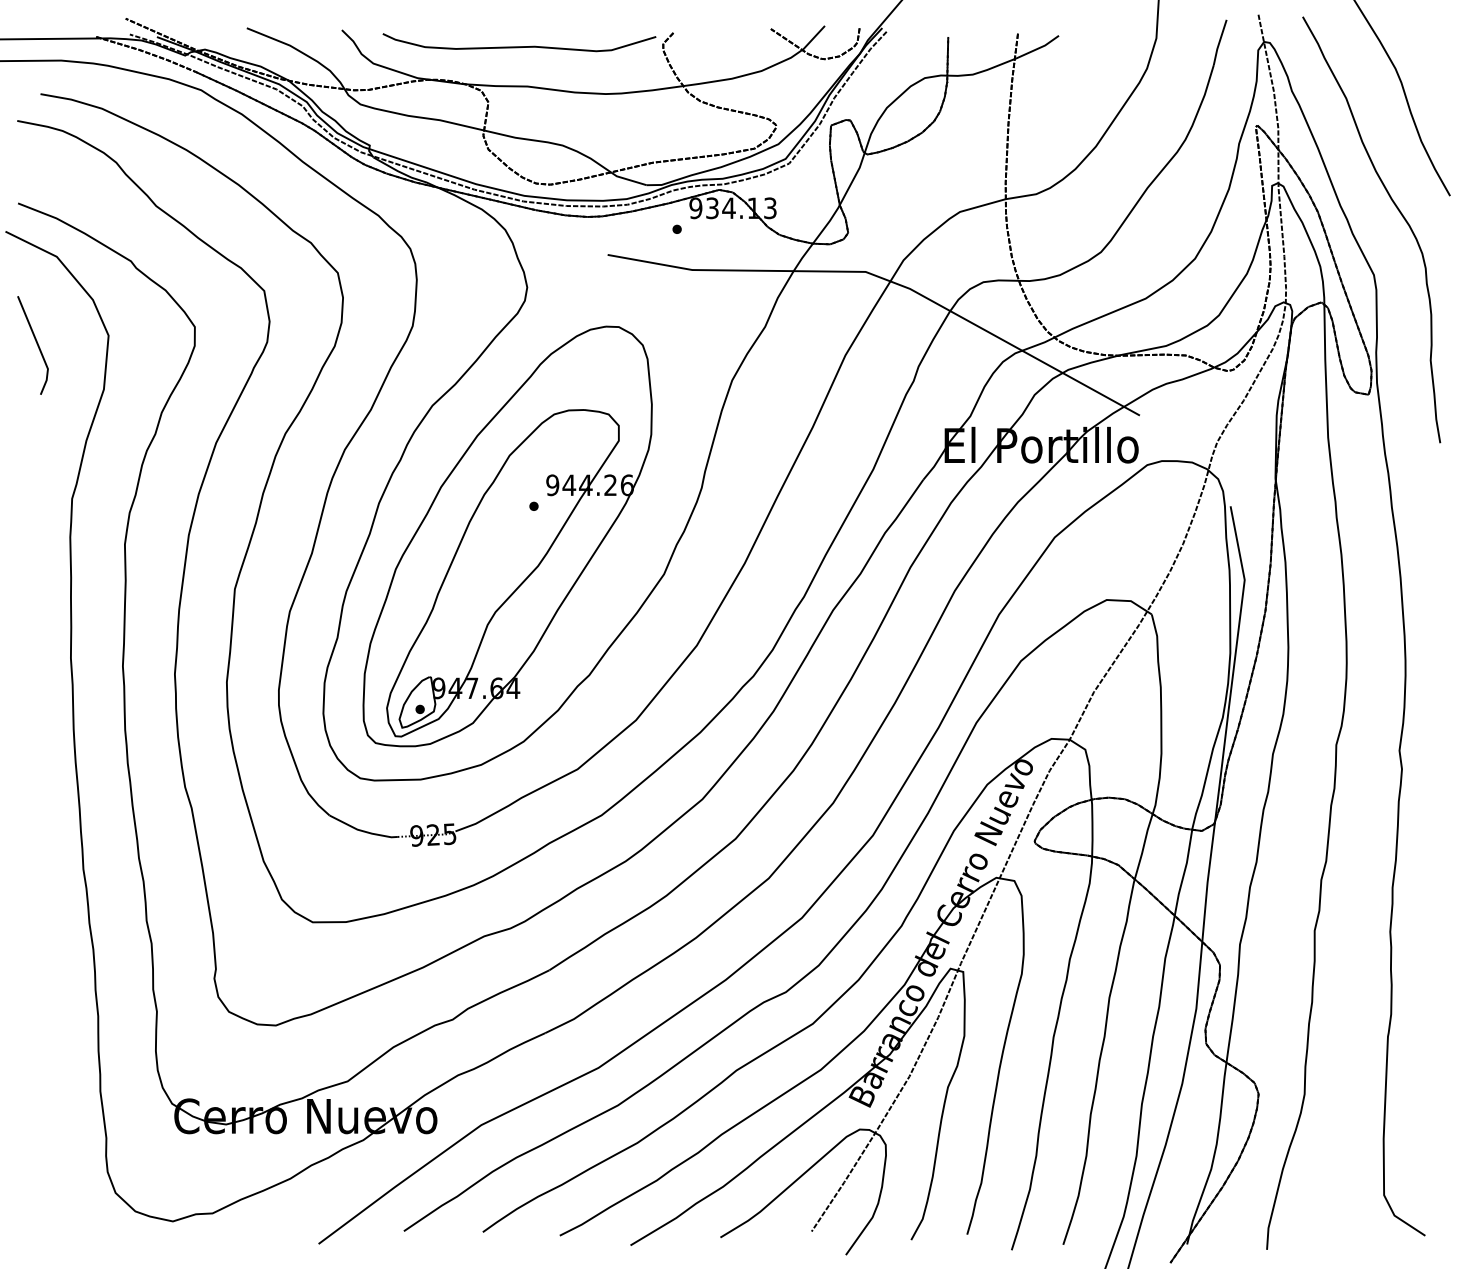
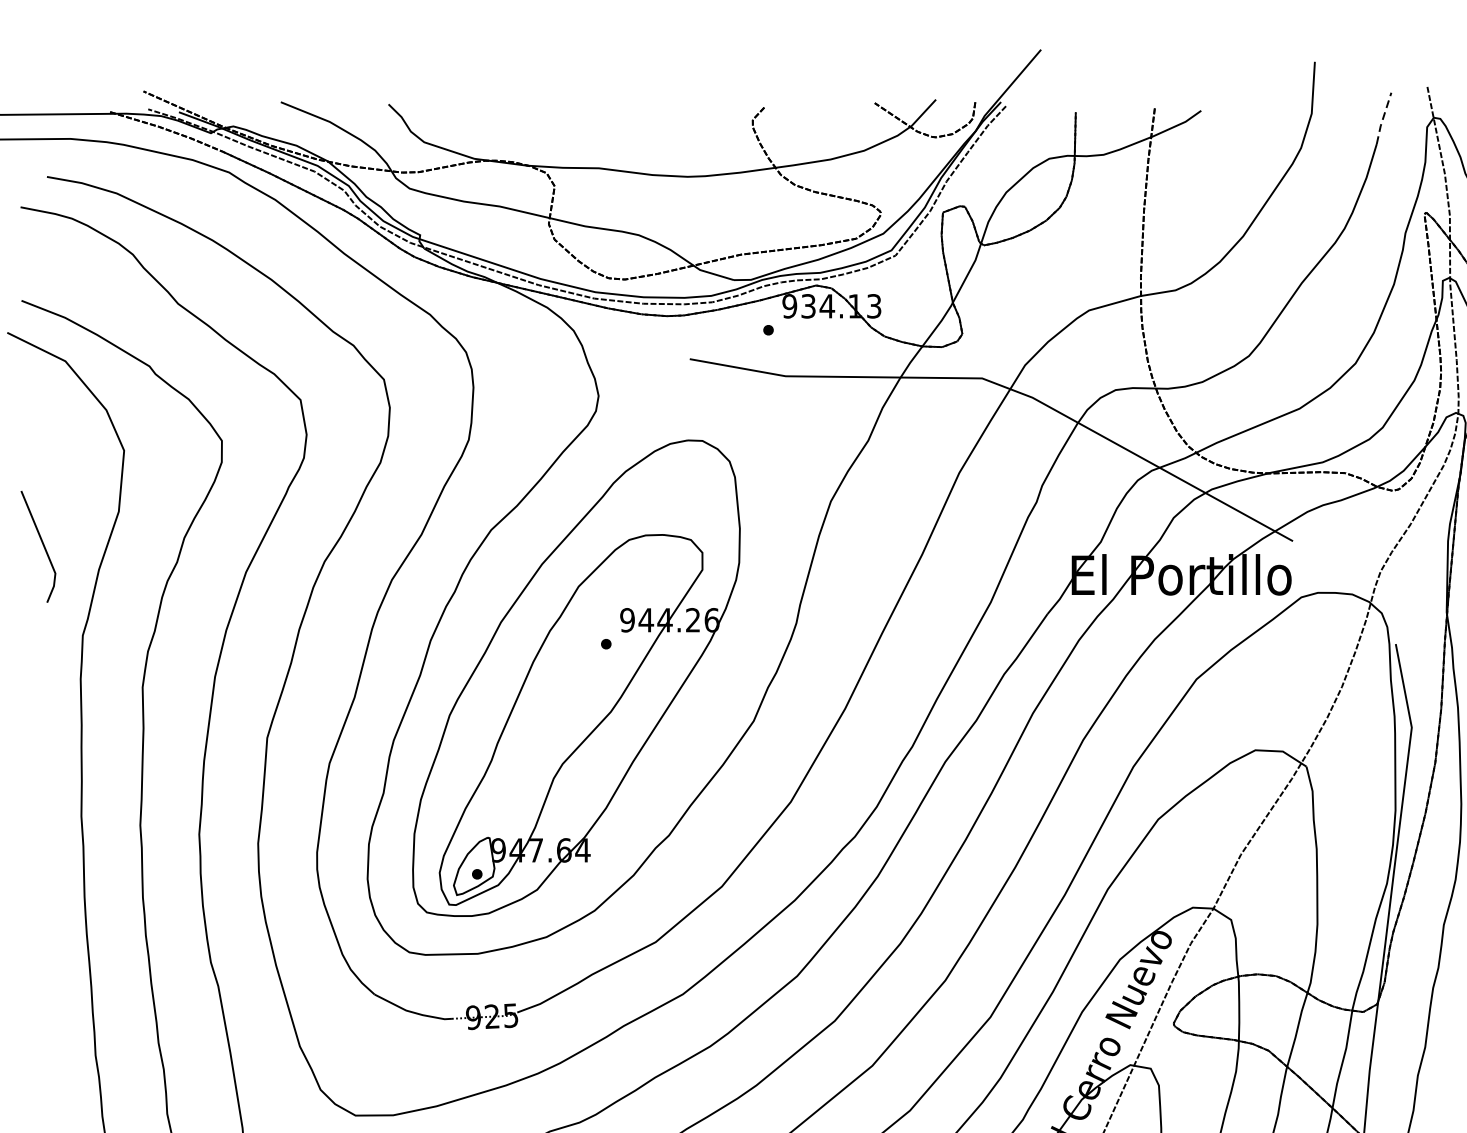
line: (1219, 42) -> (1383, 118), solid -> dashed
curve: (519, 46) -> (589, 122), removed
line: (36, 344) -> (42, 545), moved

